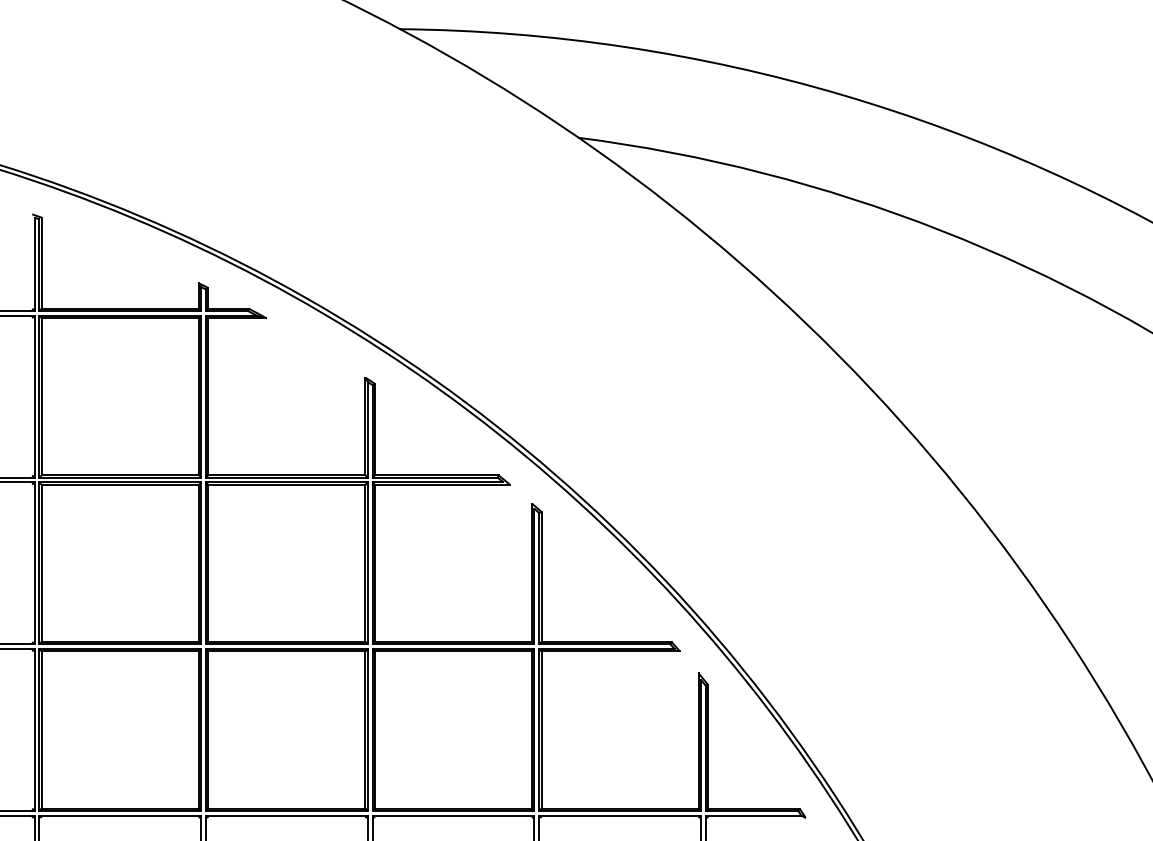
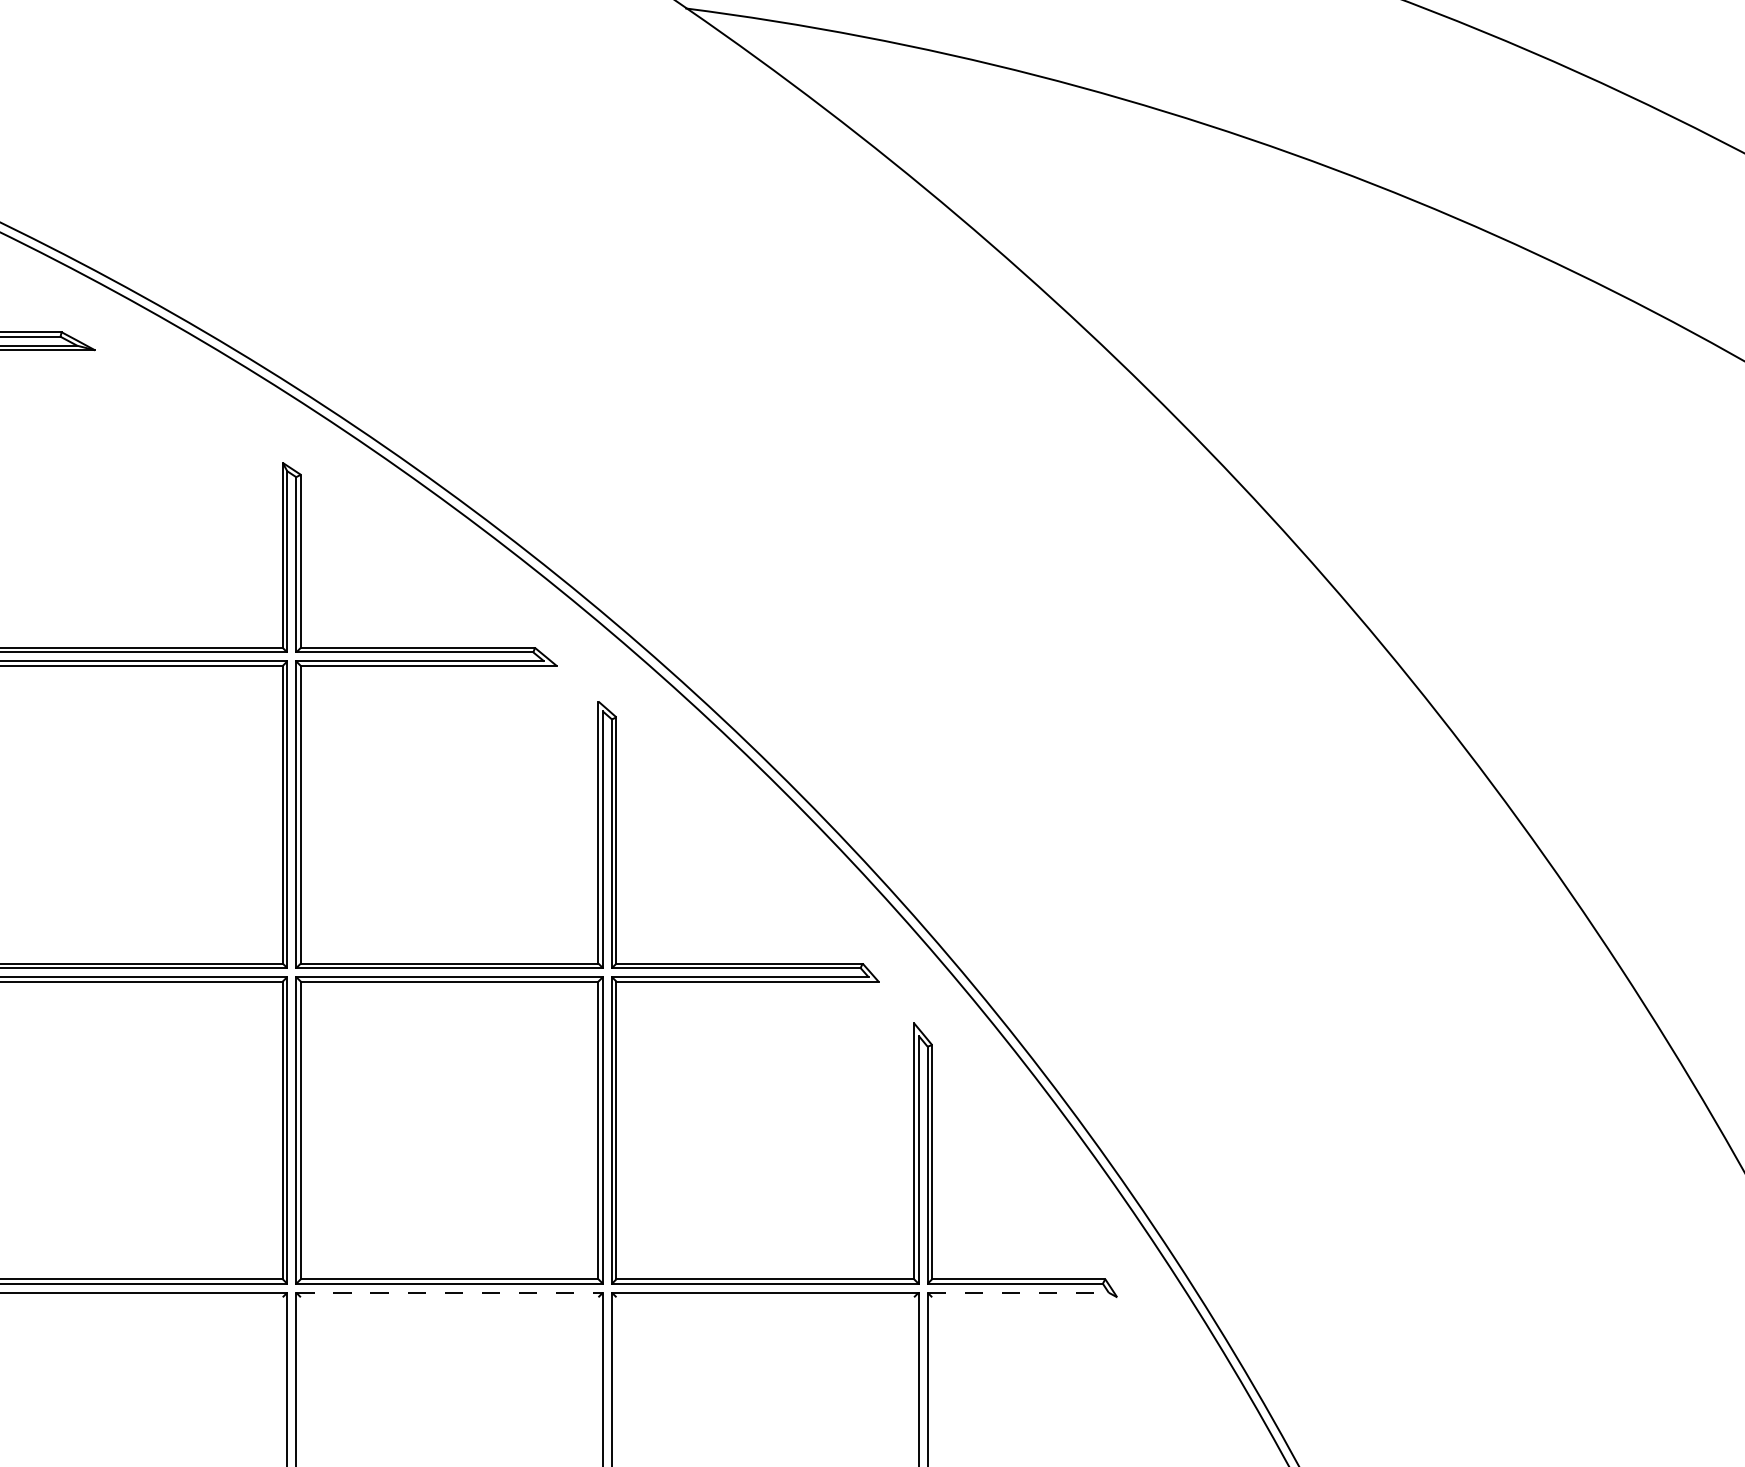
line: (453, 815) -> (449, 1292), solid -> dashed
line: (753, 815) -> (1018, 1292), solid -> dashed

